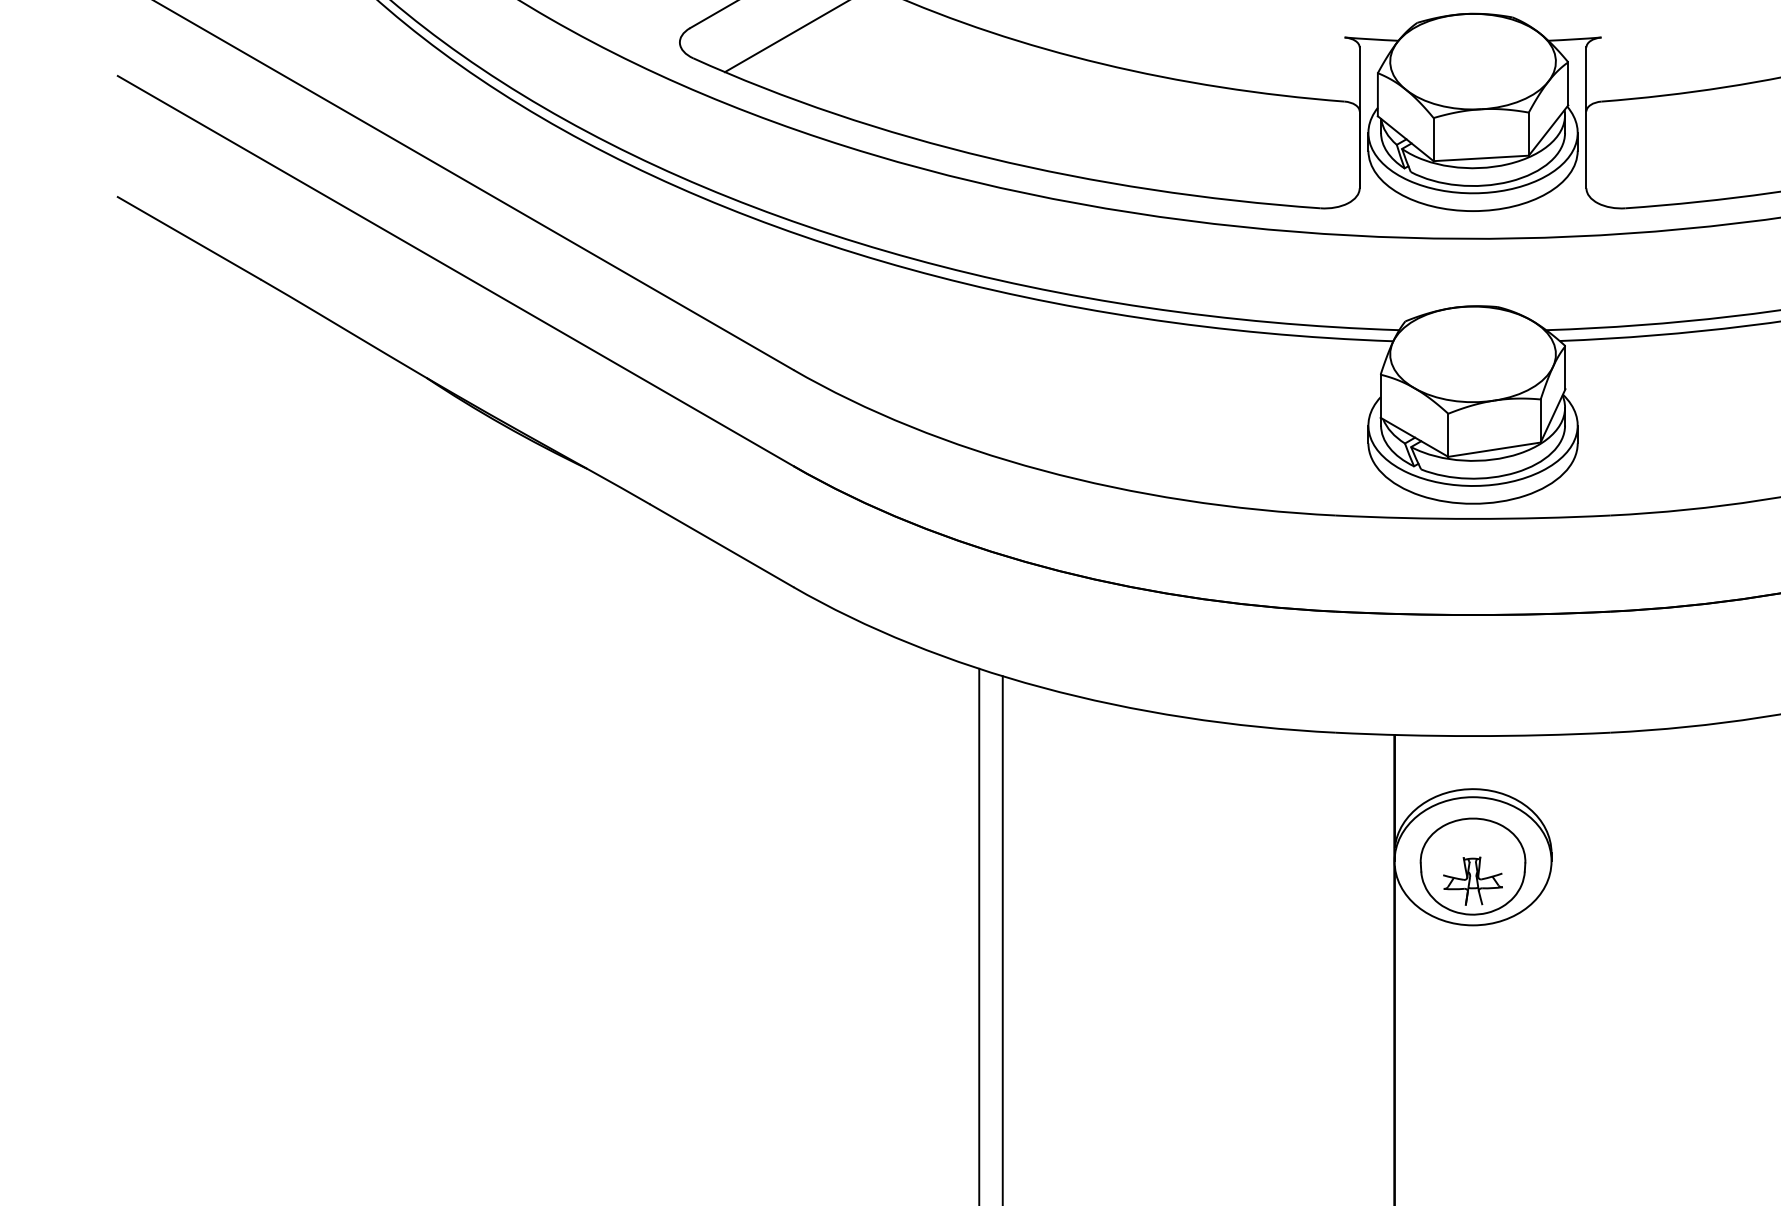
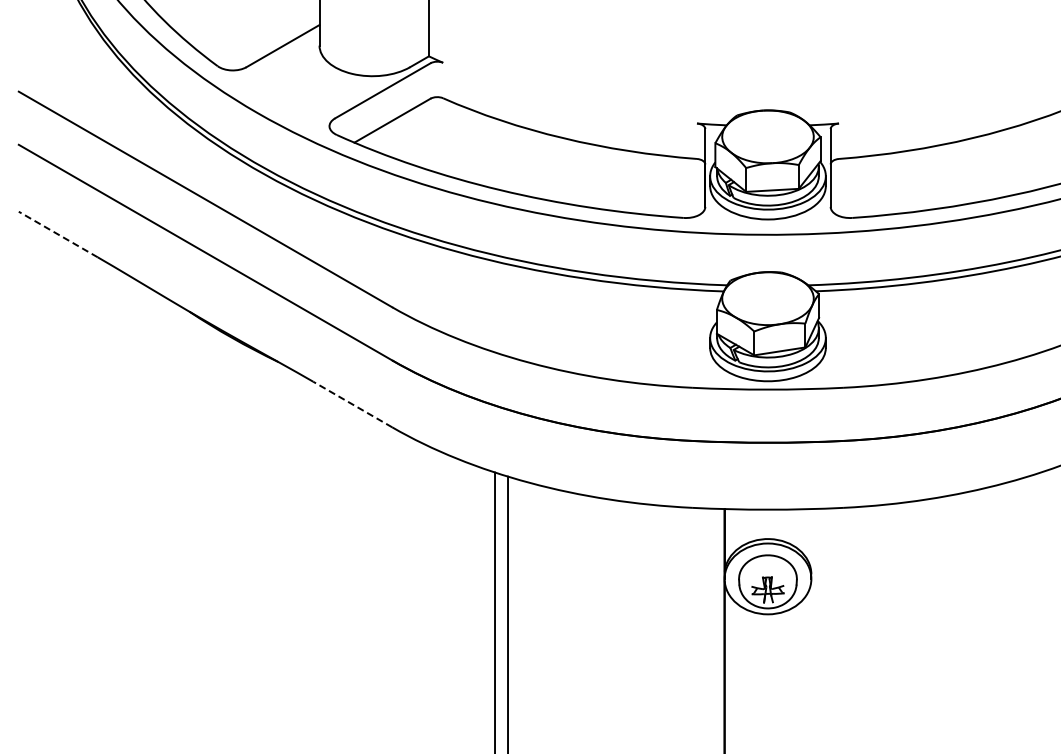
line: (189, 238) -> (58, 234), solid -> dashed
line: (721, 545) -> (352, 404), solid -> dashed

